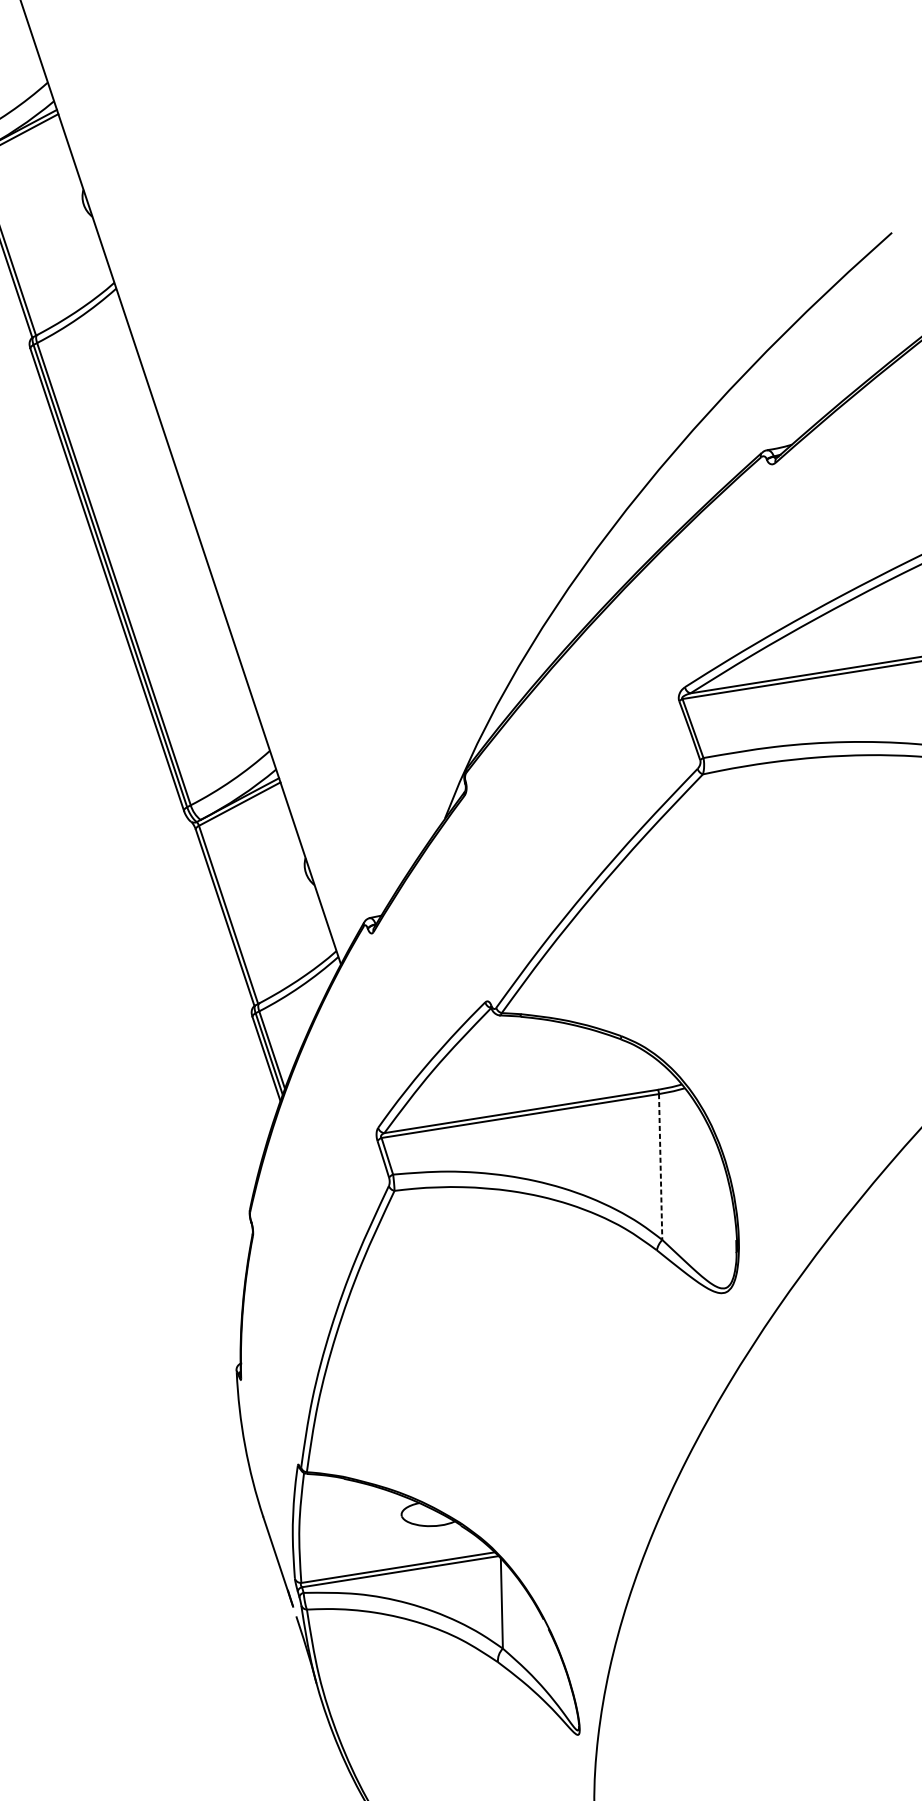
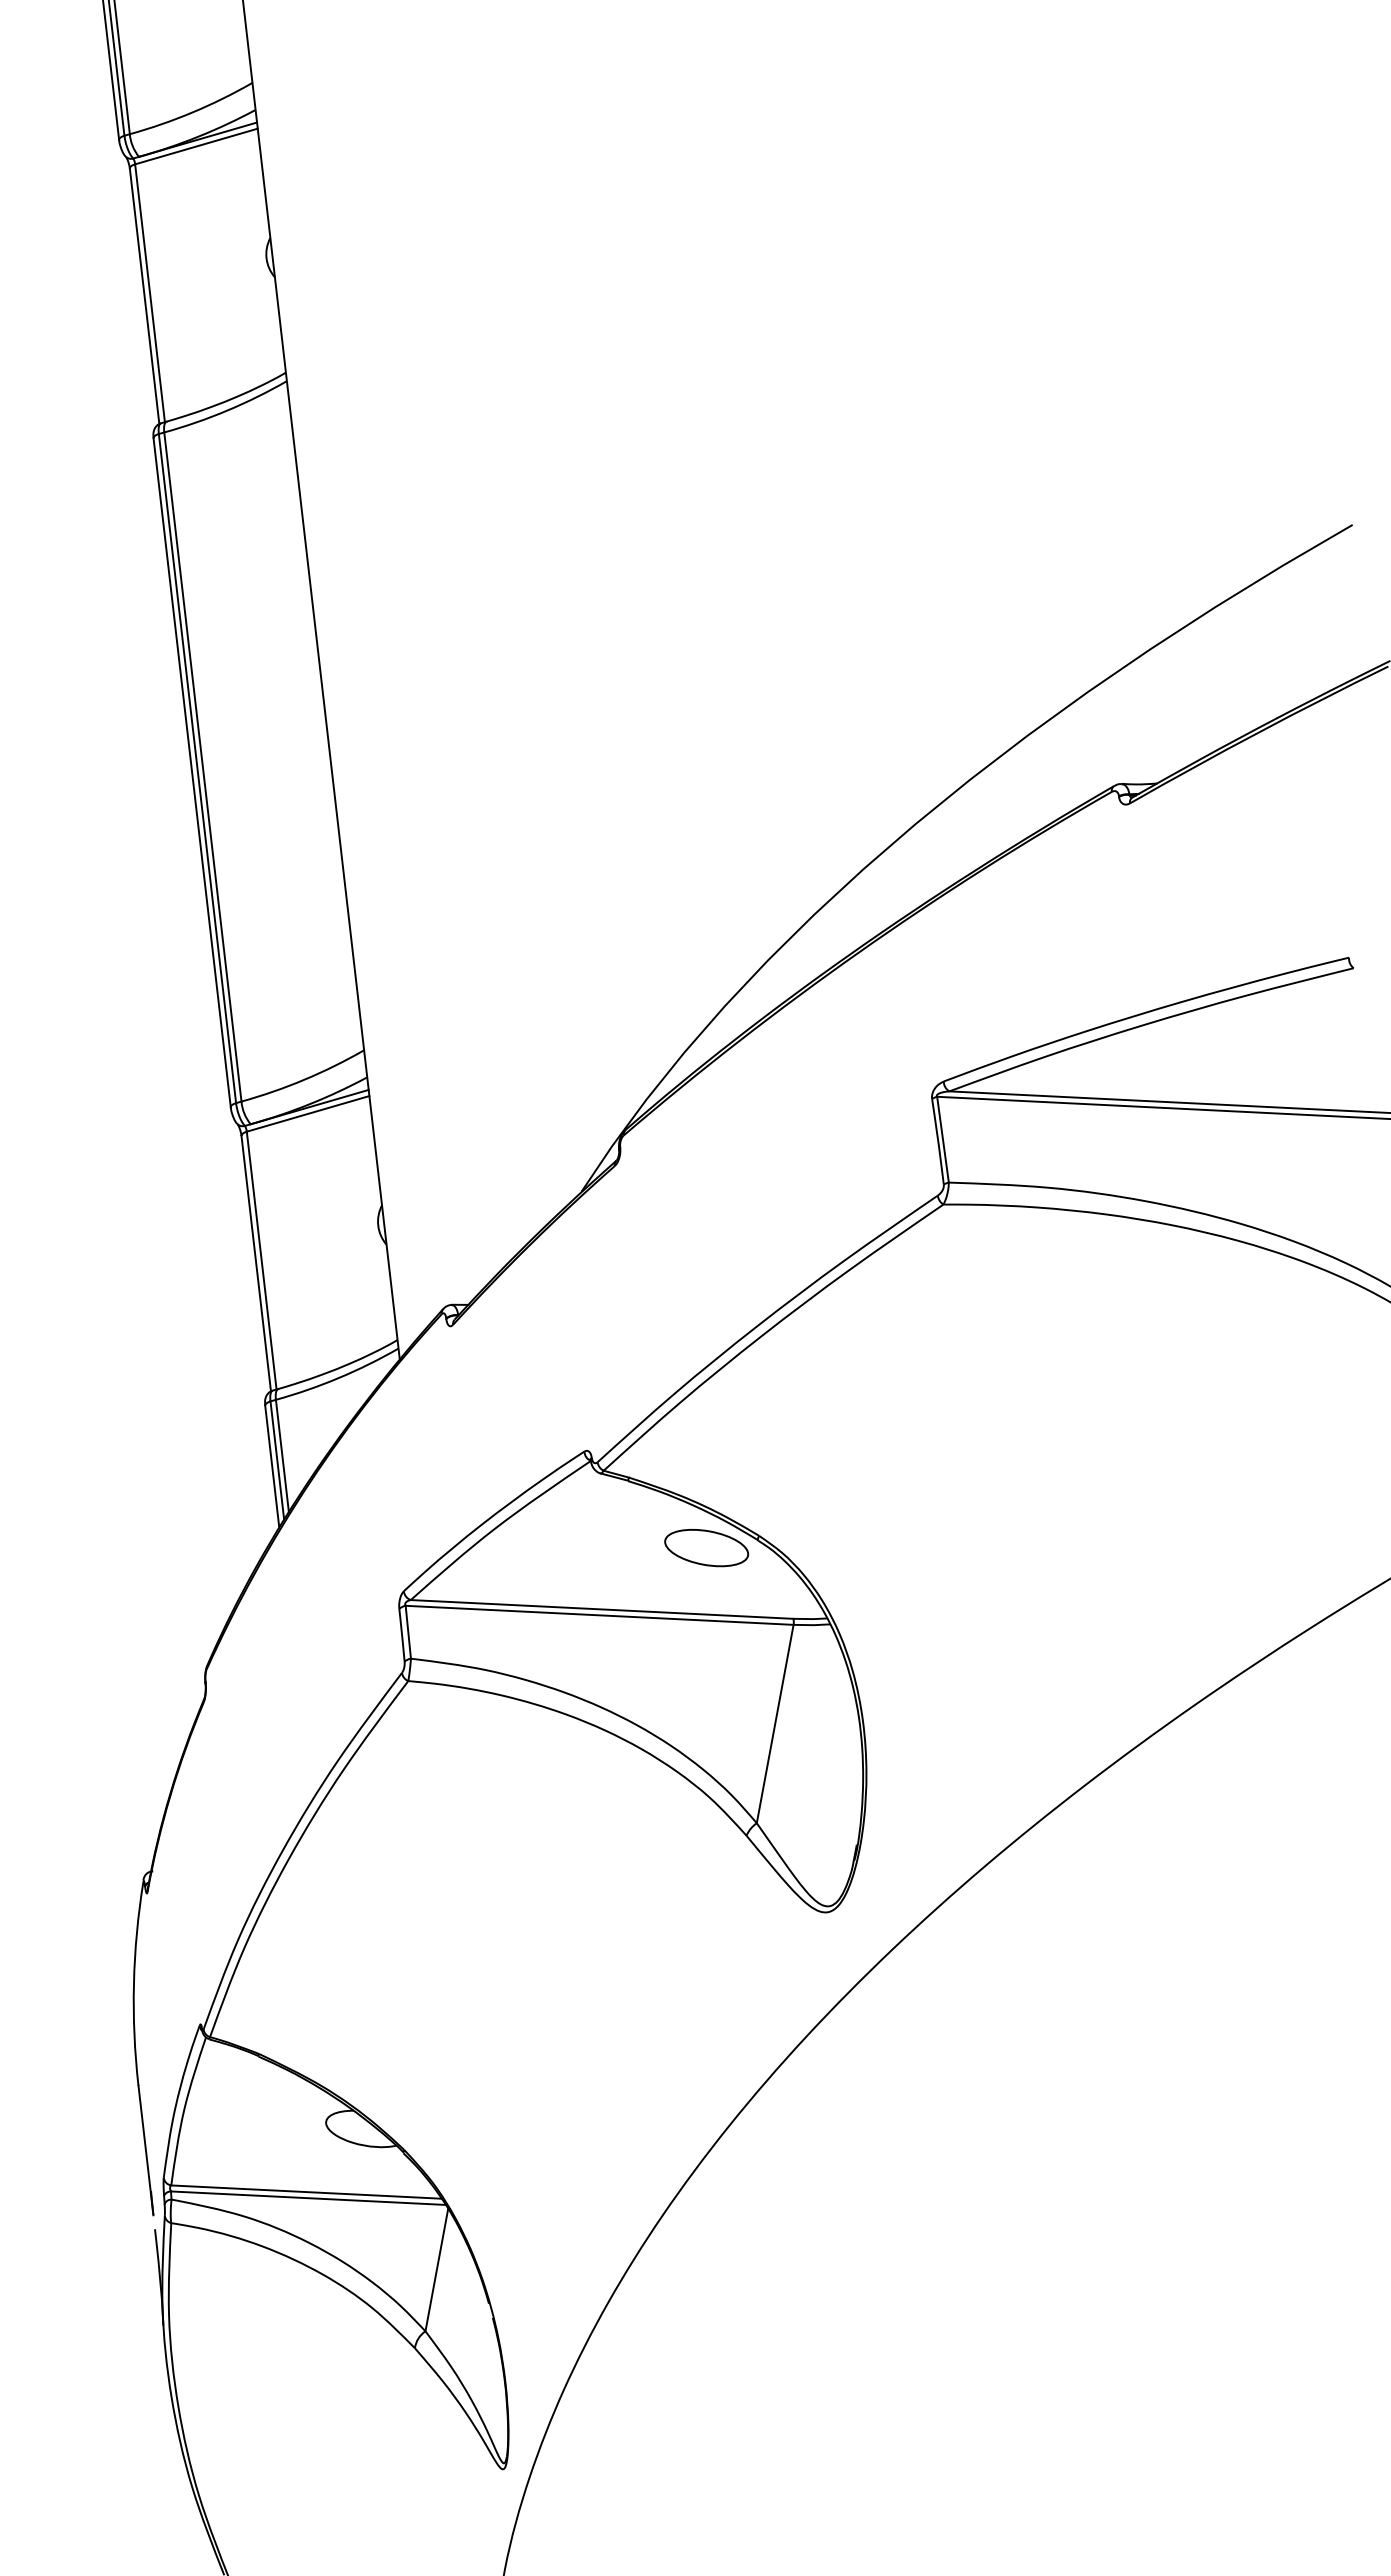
part: (586, 1052) -> (706, 1548), added
line: (660, 1167) -> (775, 1724), dashed -> solid

